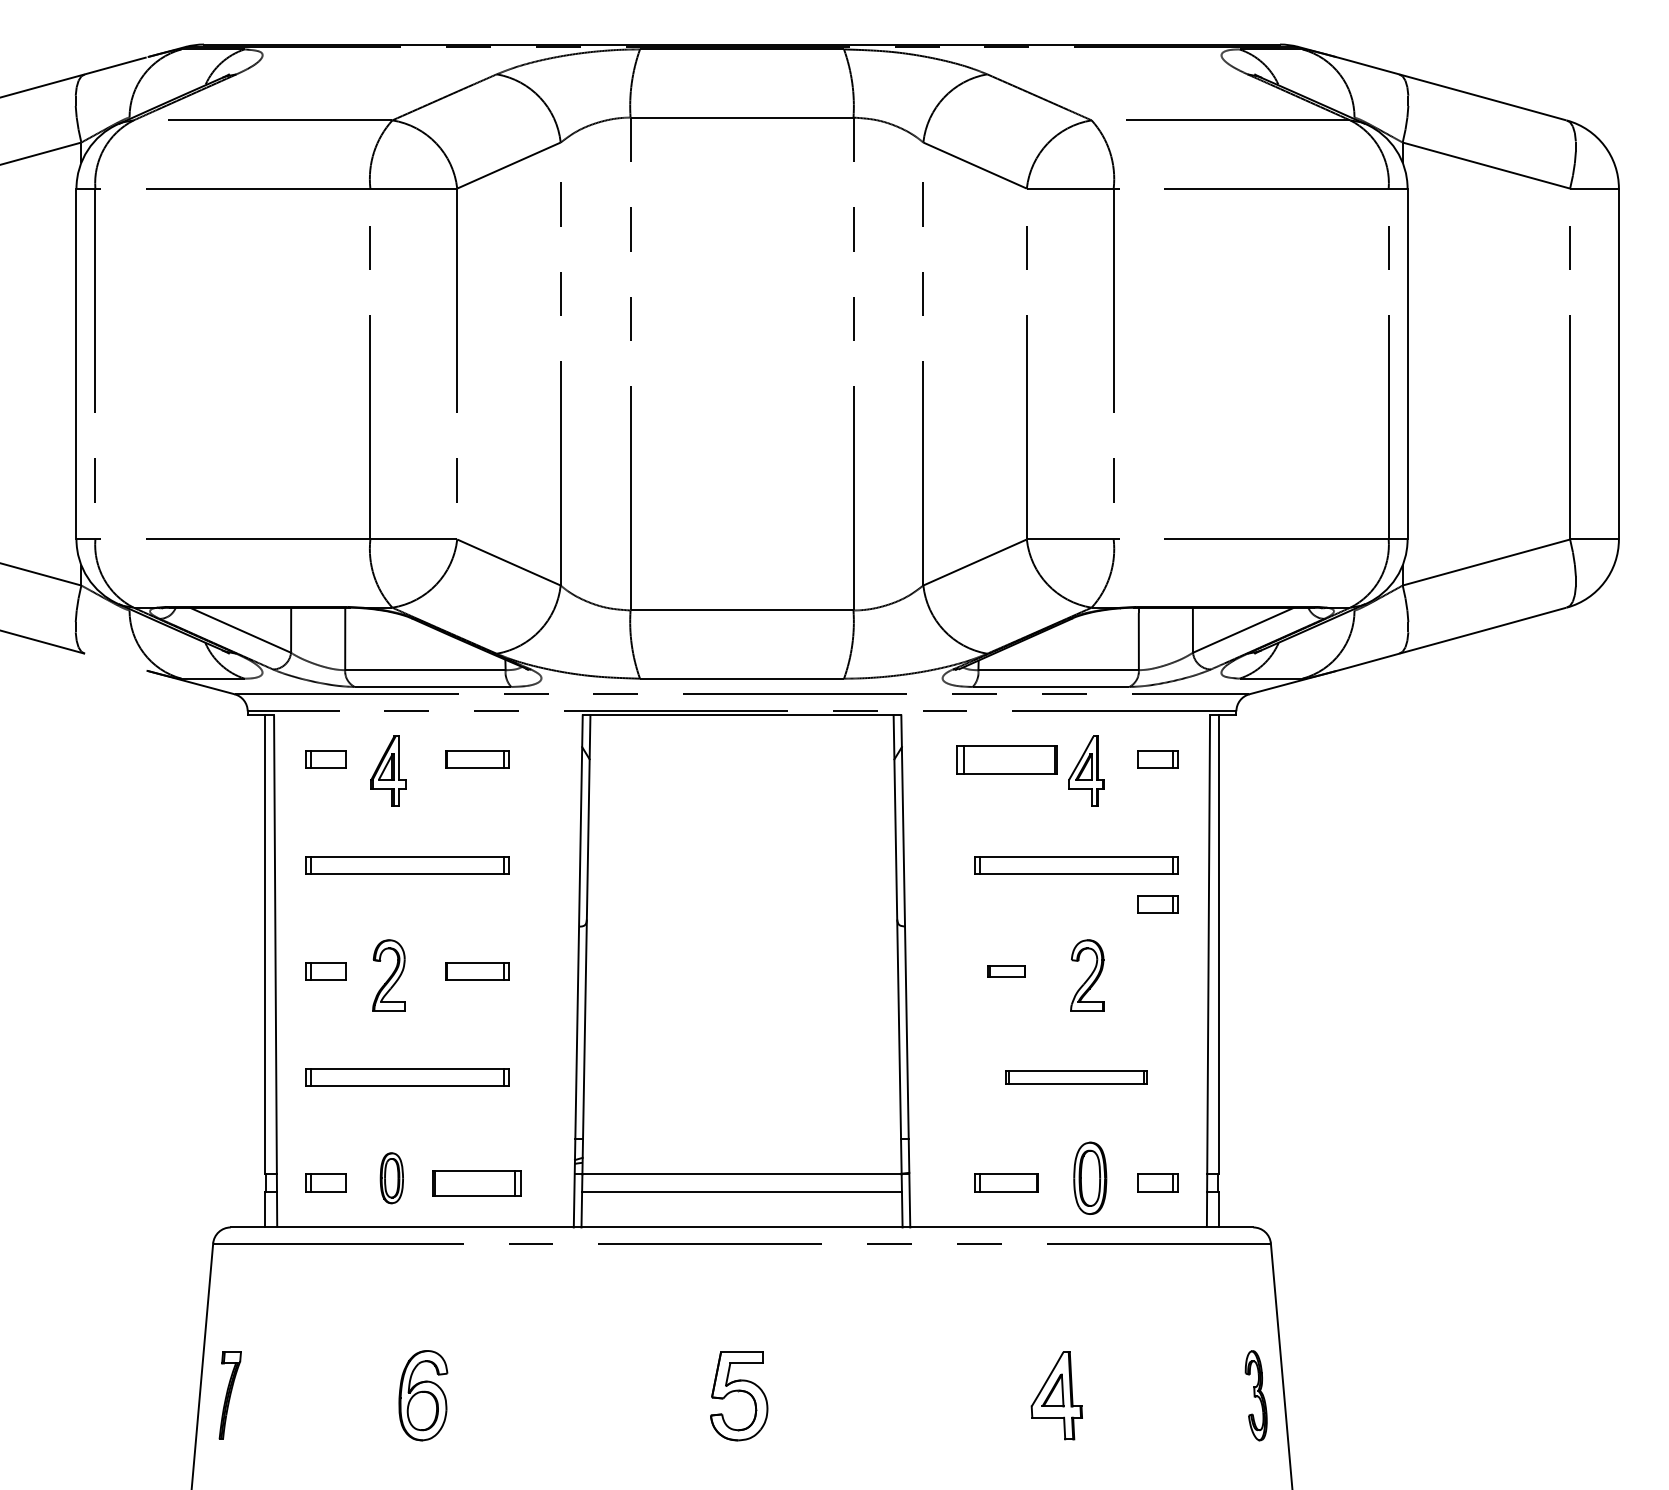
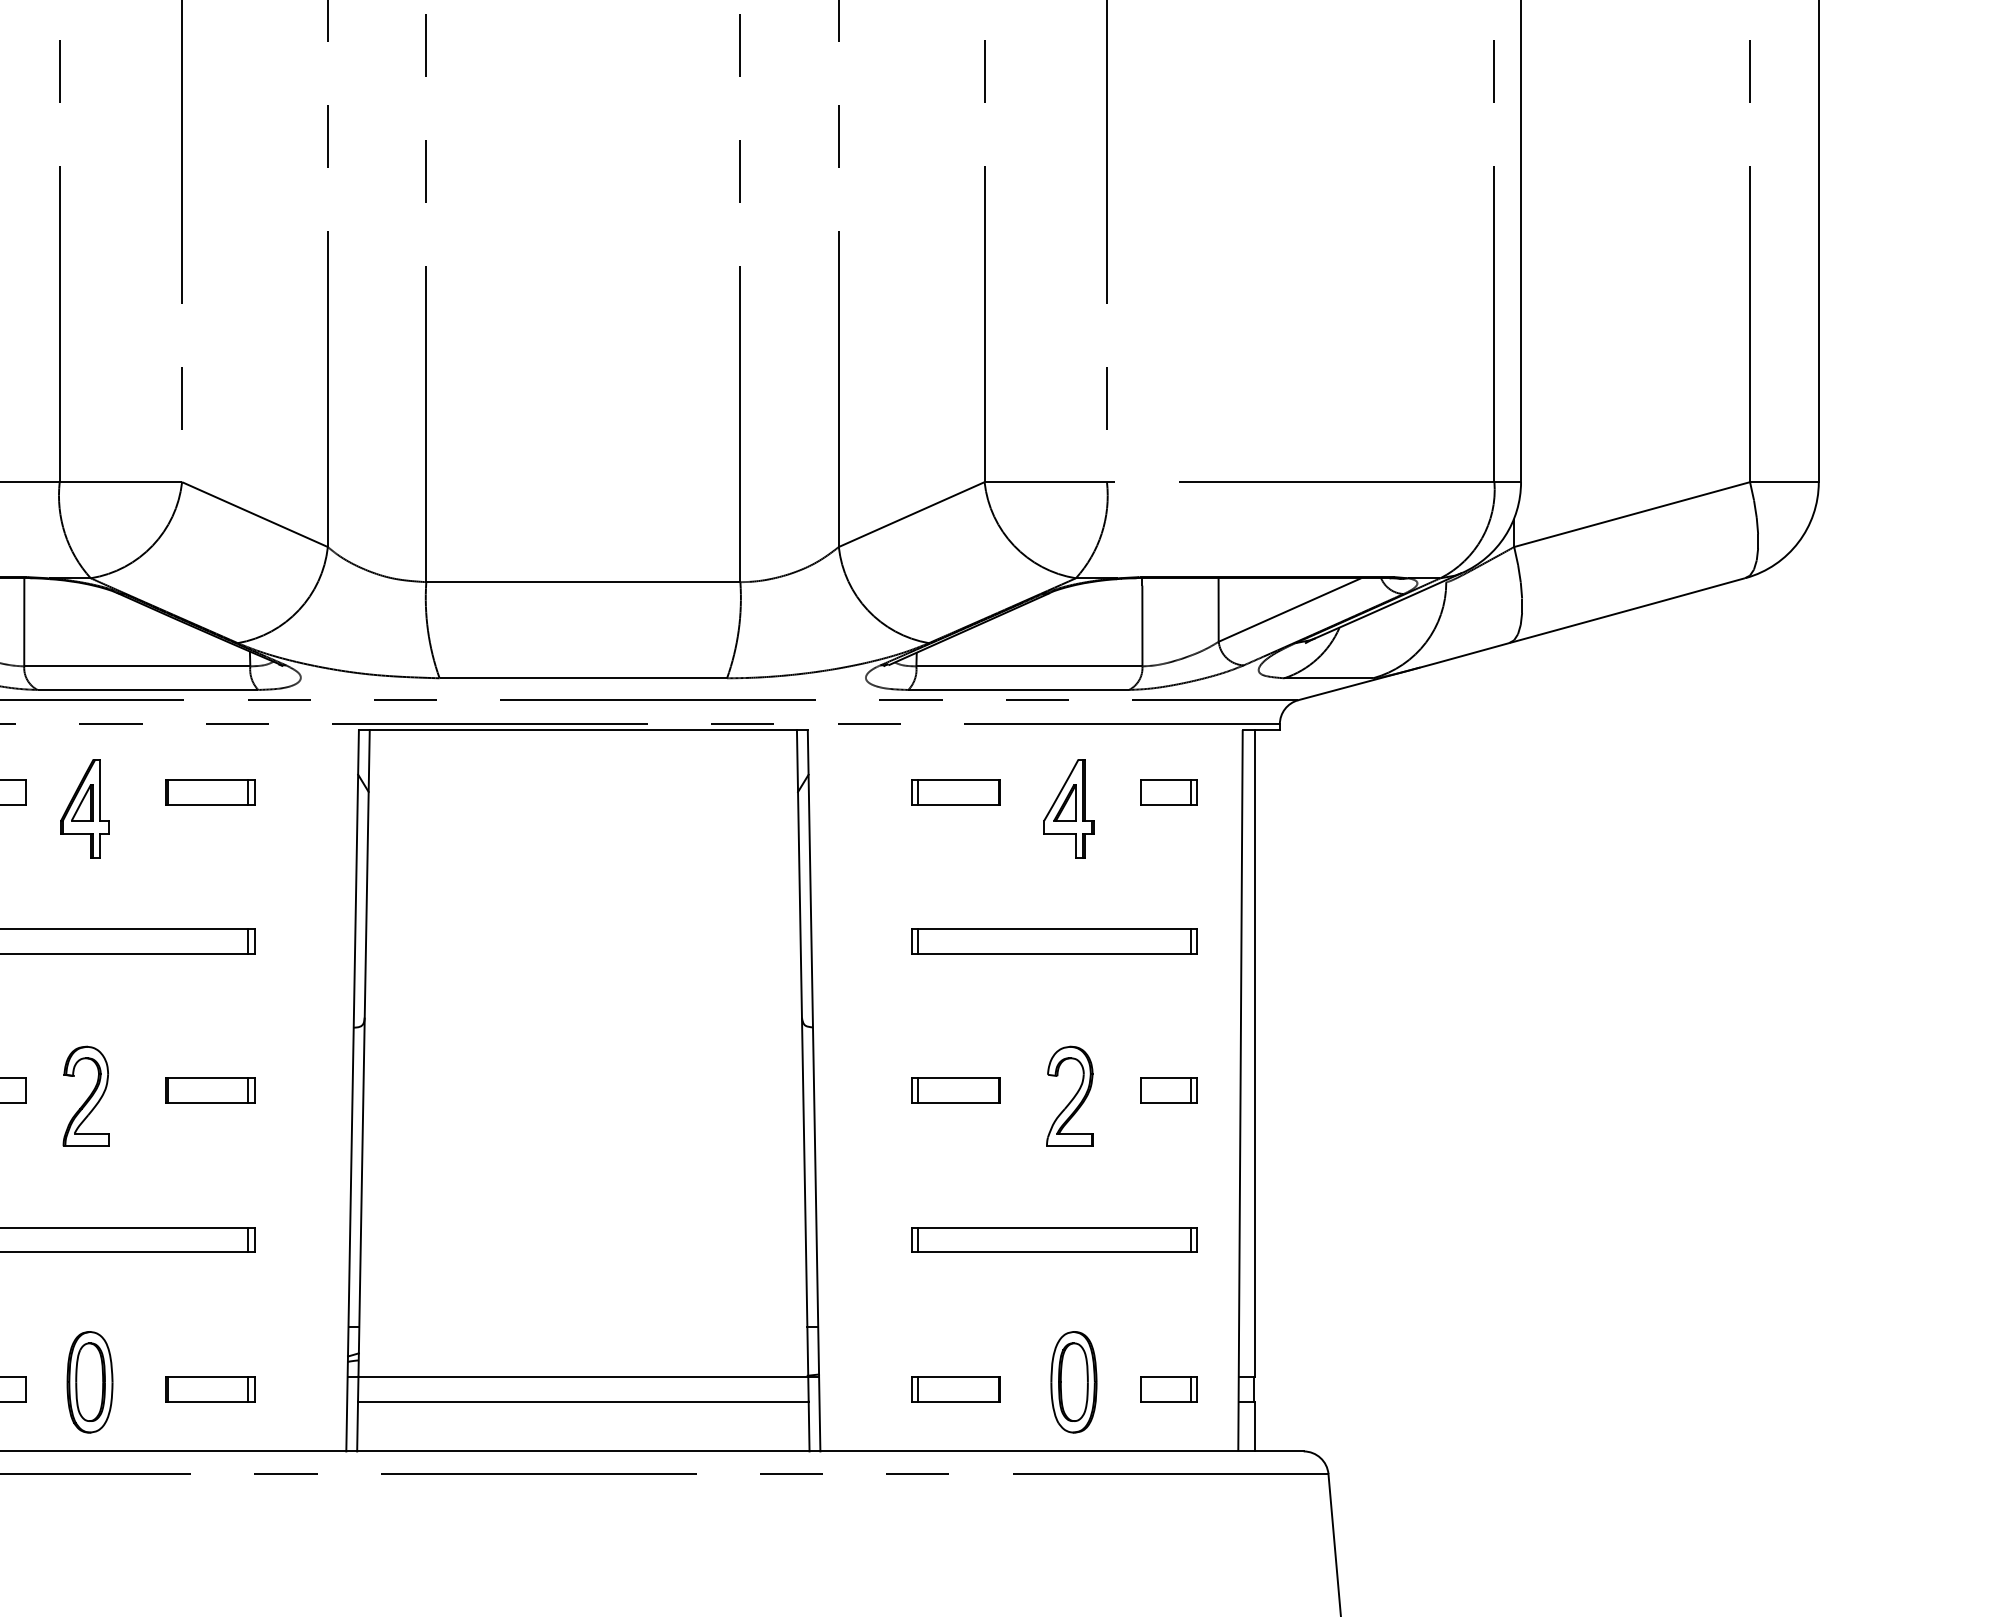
part: (1006, 759) -> (955, 792), size x0.62
part: (1157, 904) -> (1168, 1090), moved
part: (1006, 971) -> (955, 1090), size x1.67
part: (1076, 1077) -> (1054, 1240), size x1.43
part: (391, 1177) -> (89, 1381), size x1.43
part: (477, 1182) -> (210, 1388), size x0.71

